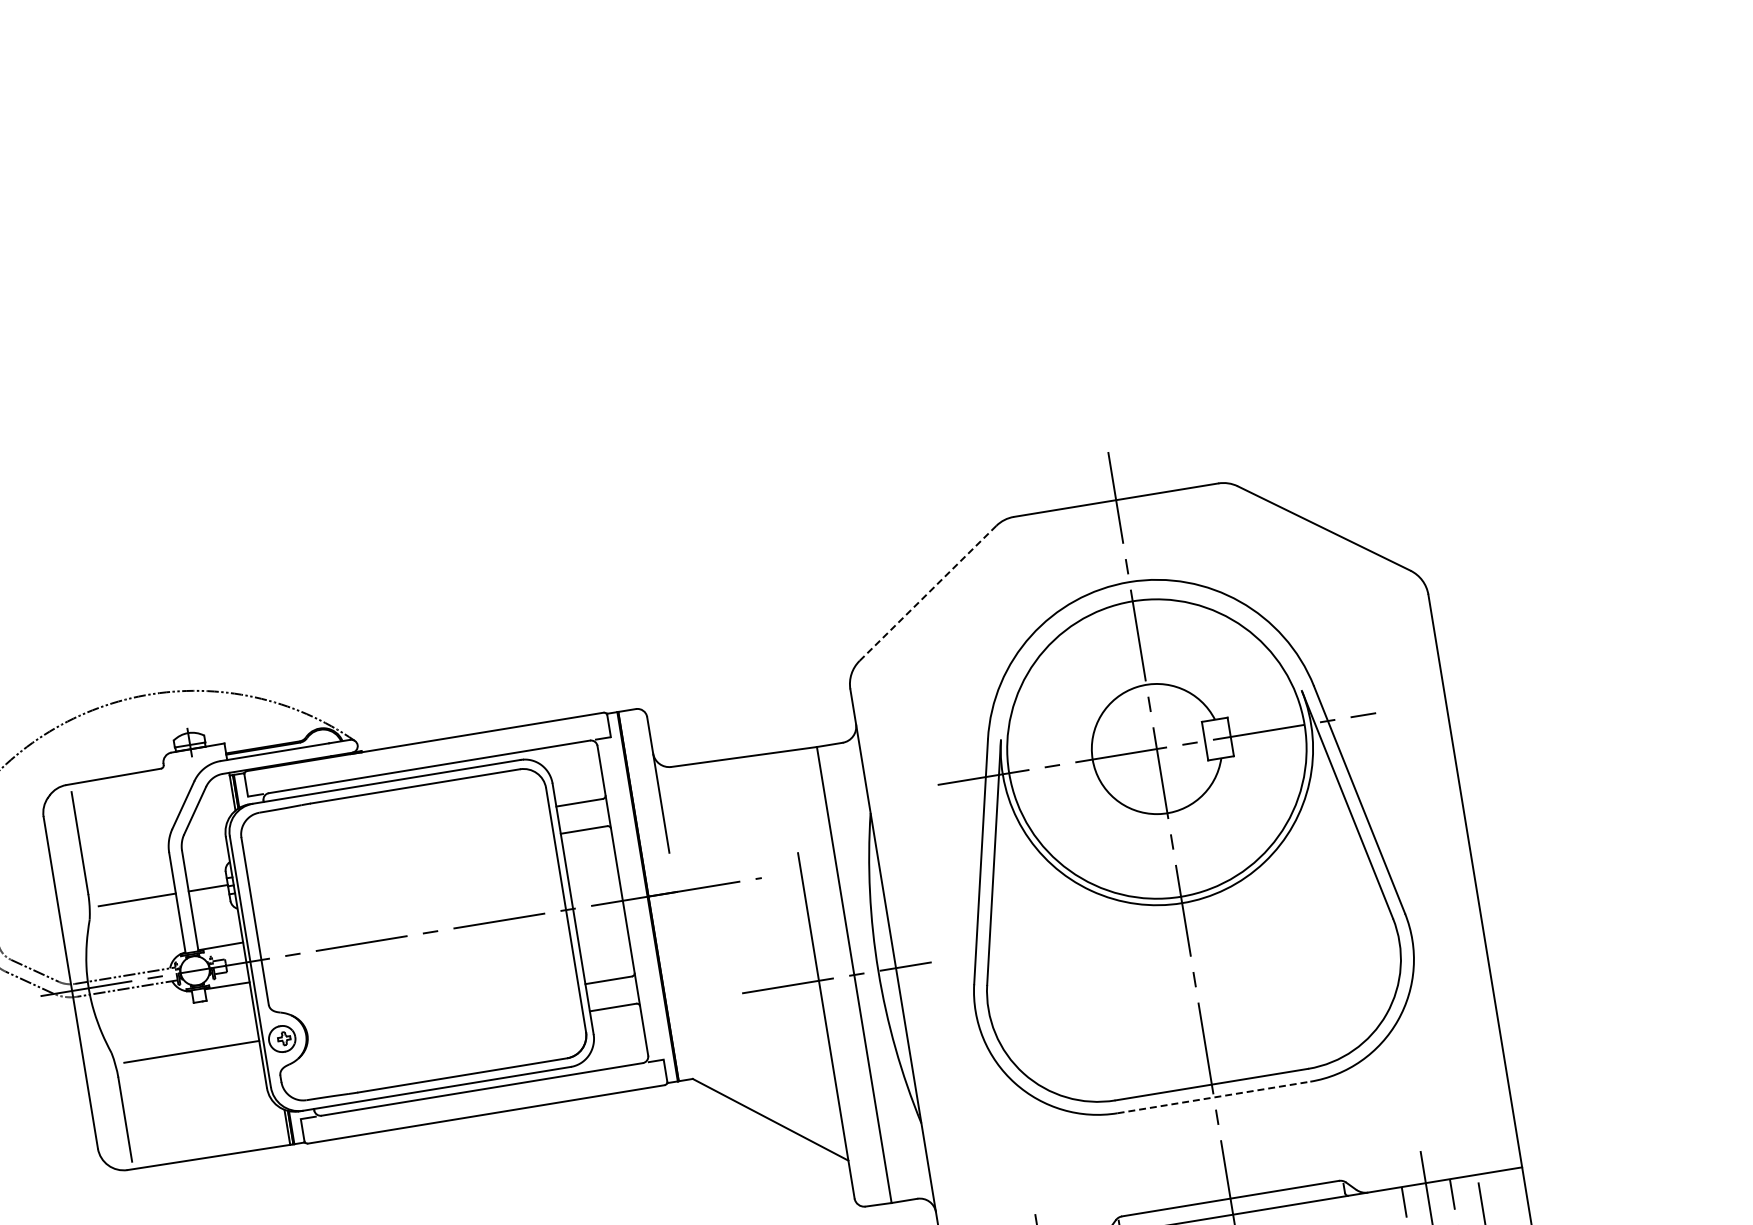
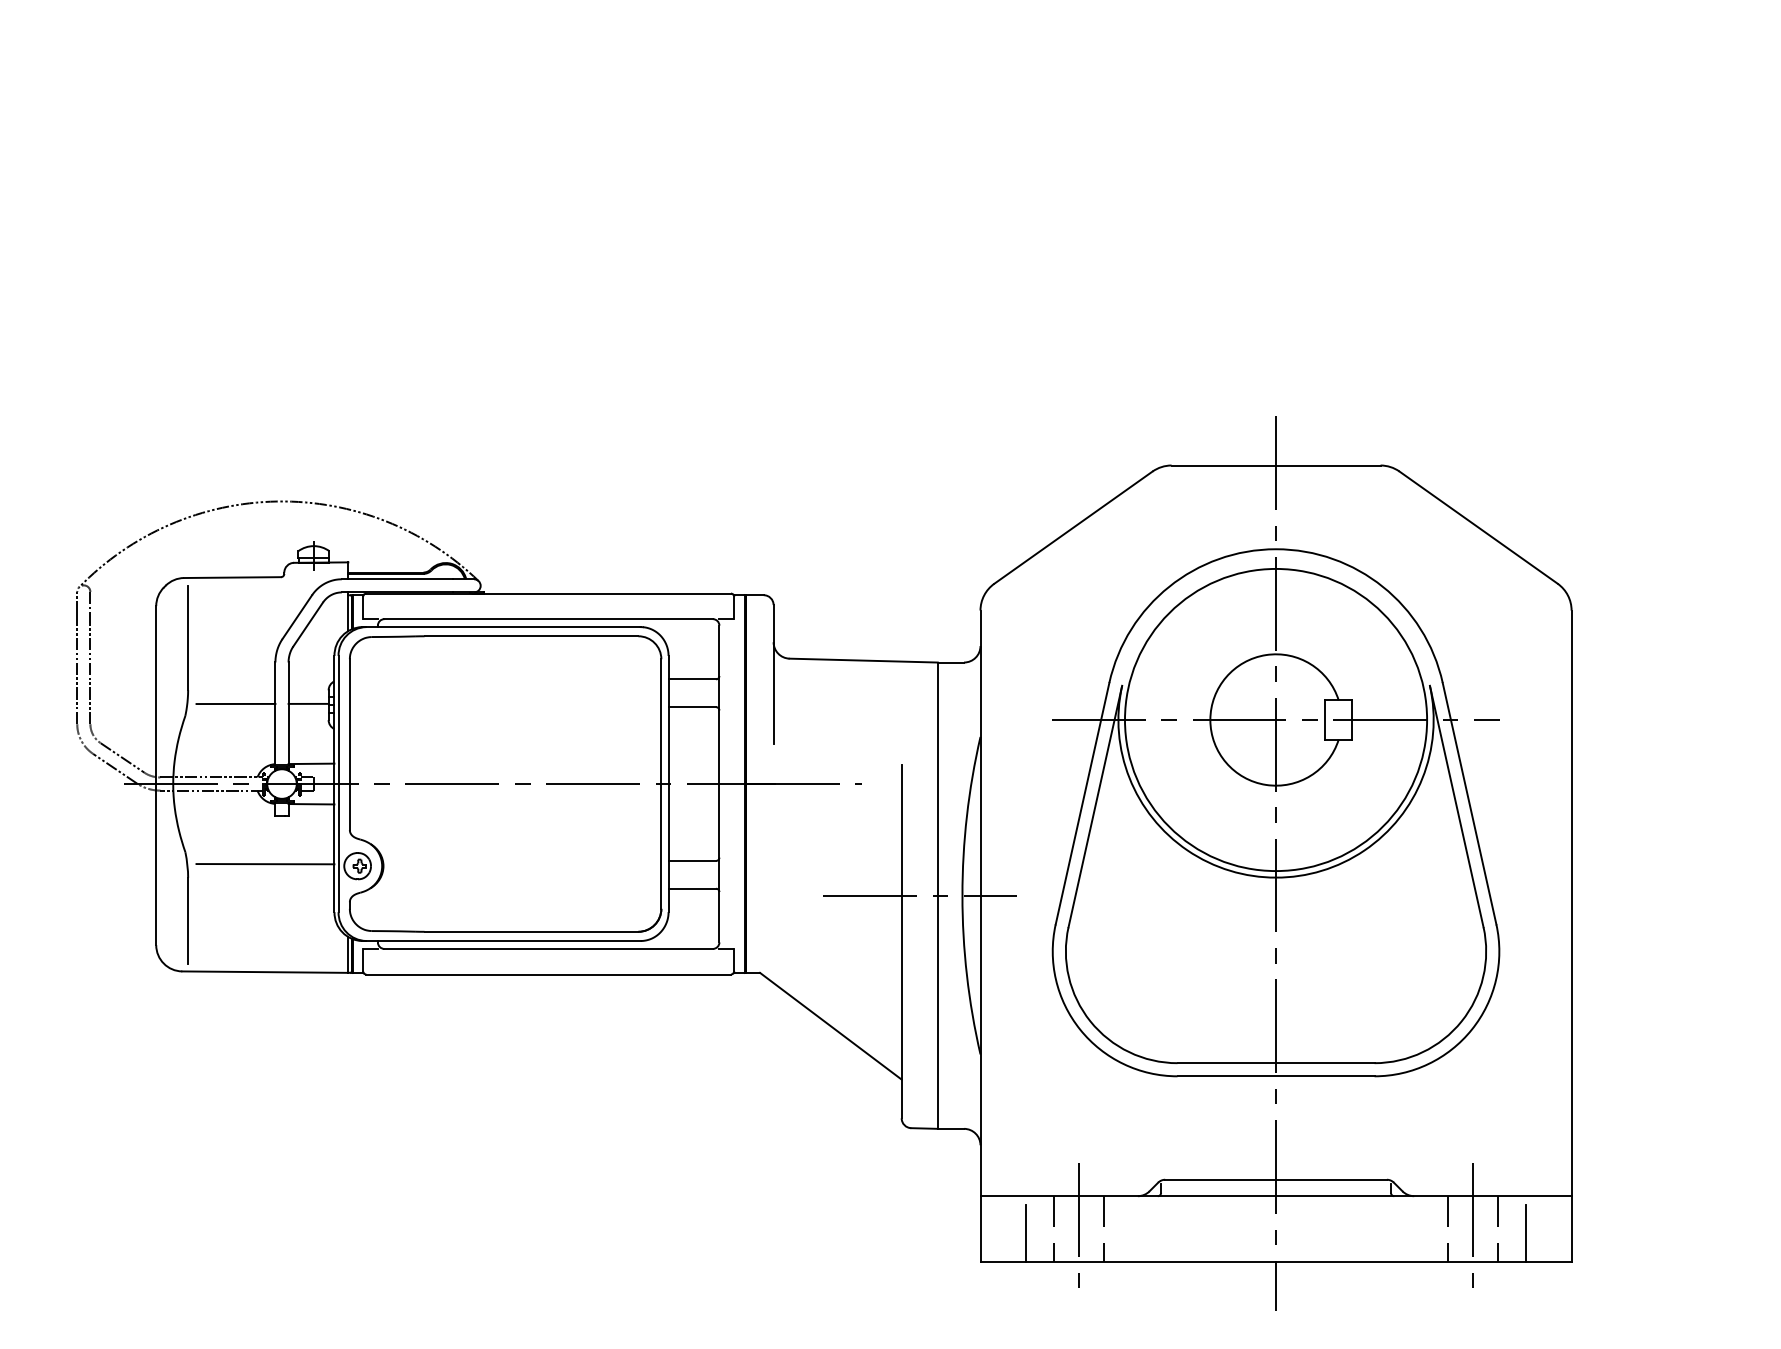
line: (928, 593) -> (1073, 527), dashed -> solid
line: (1214, 1097) -> (1276, 1076), dashed -> solid

